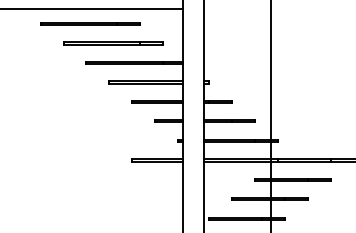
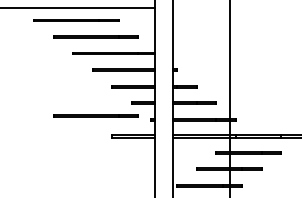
line: (112, 135) -> (95, 115), added

